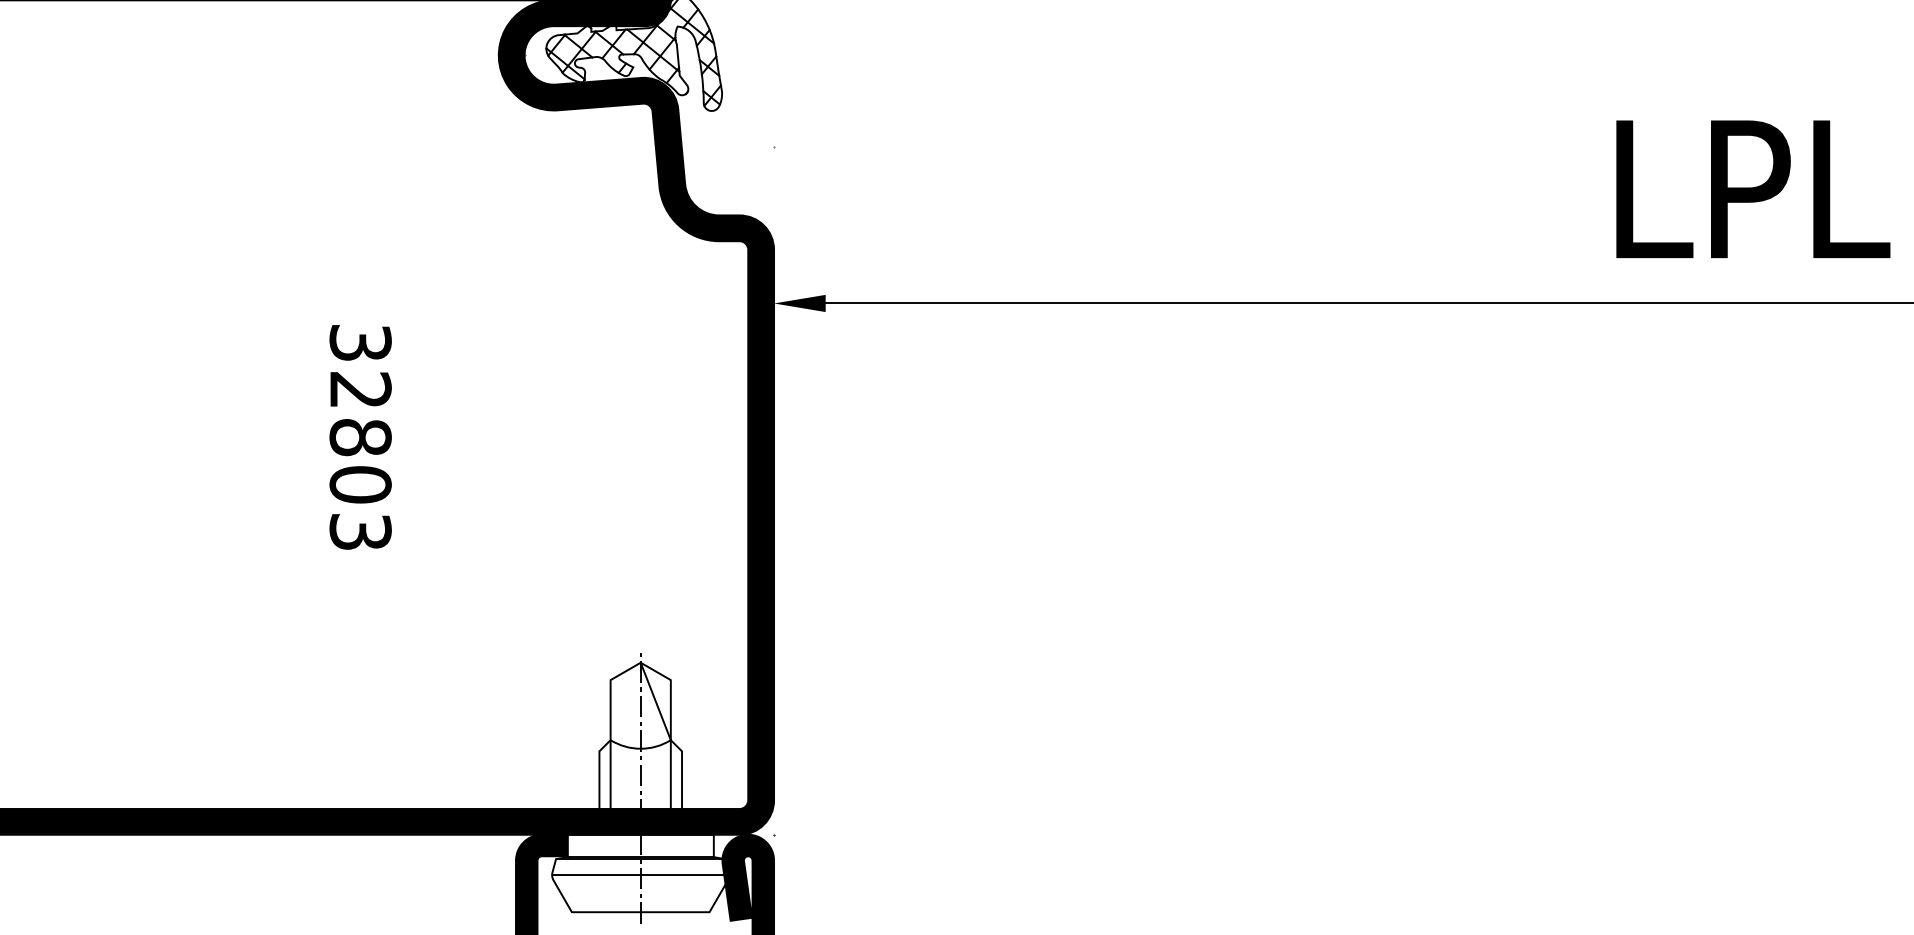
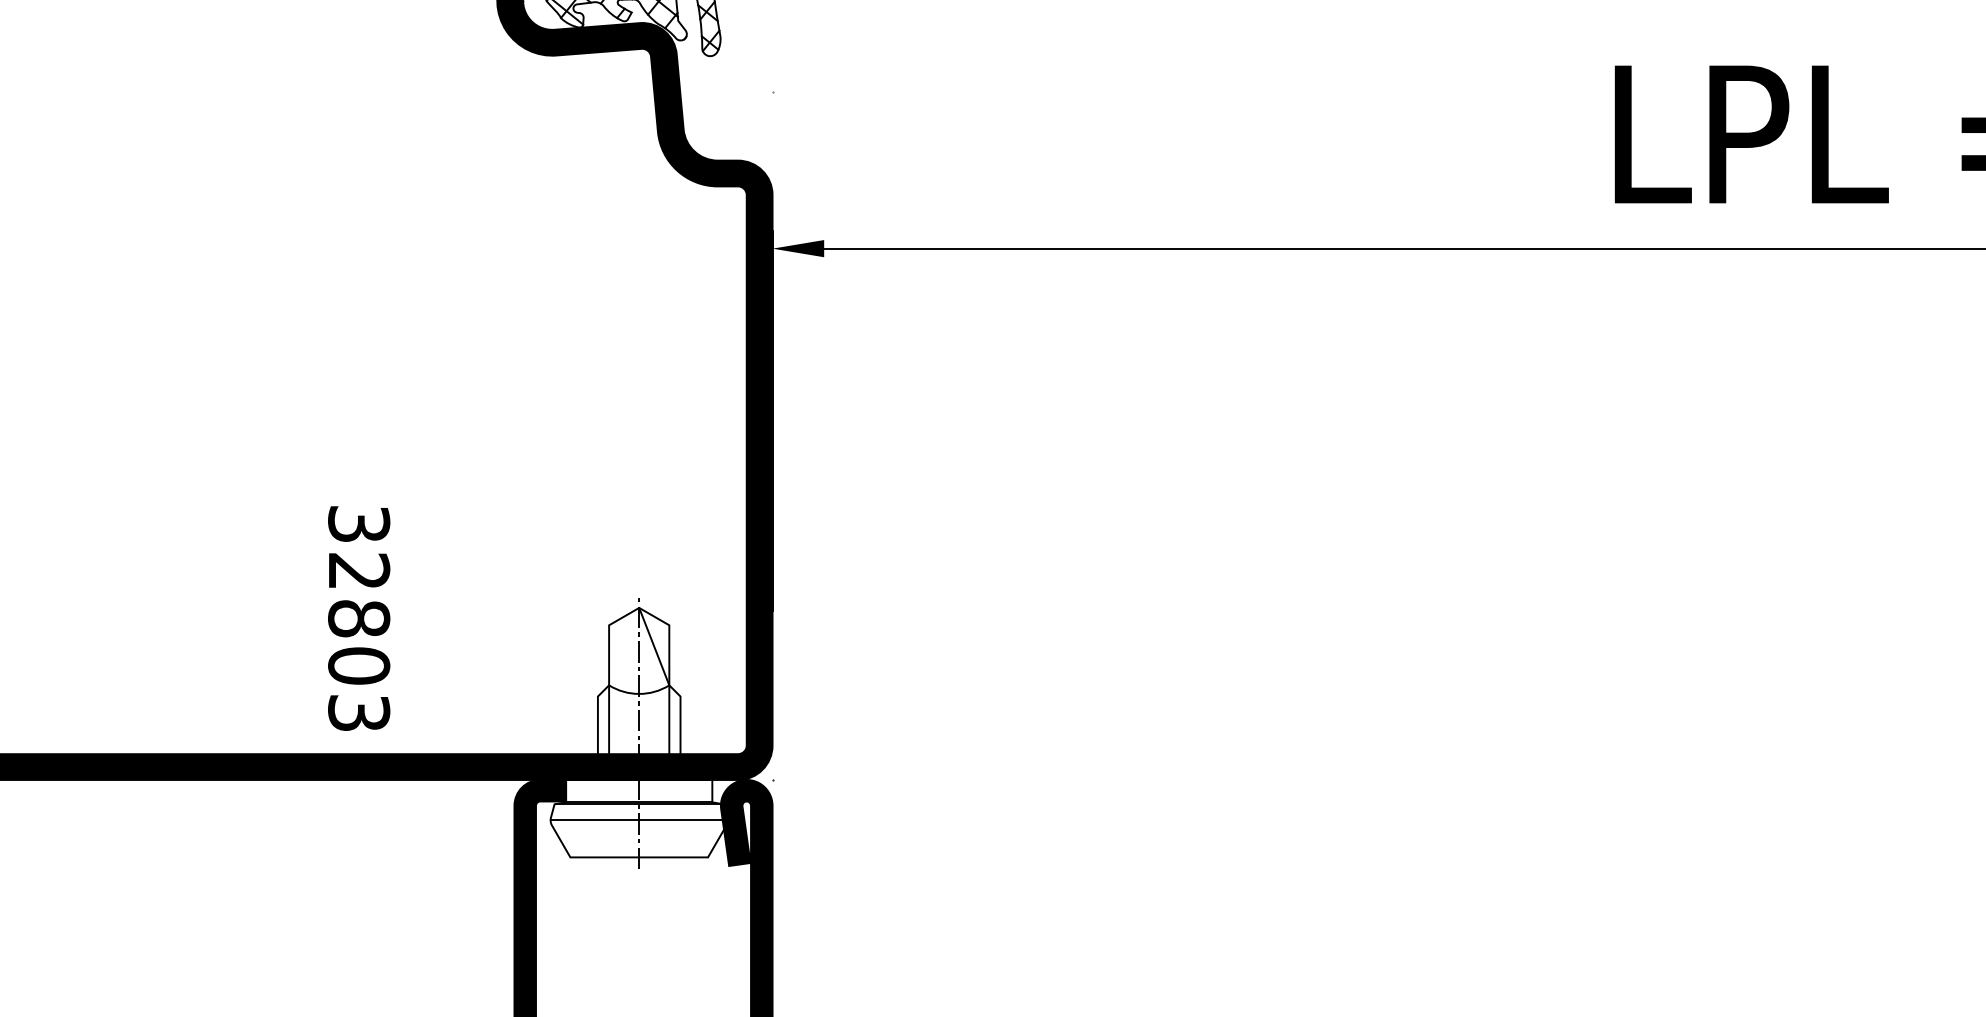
text: (361, 437) -> (359, 618), moved

